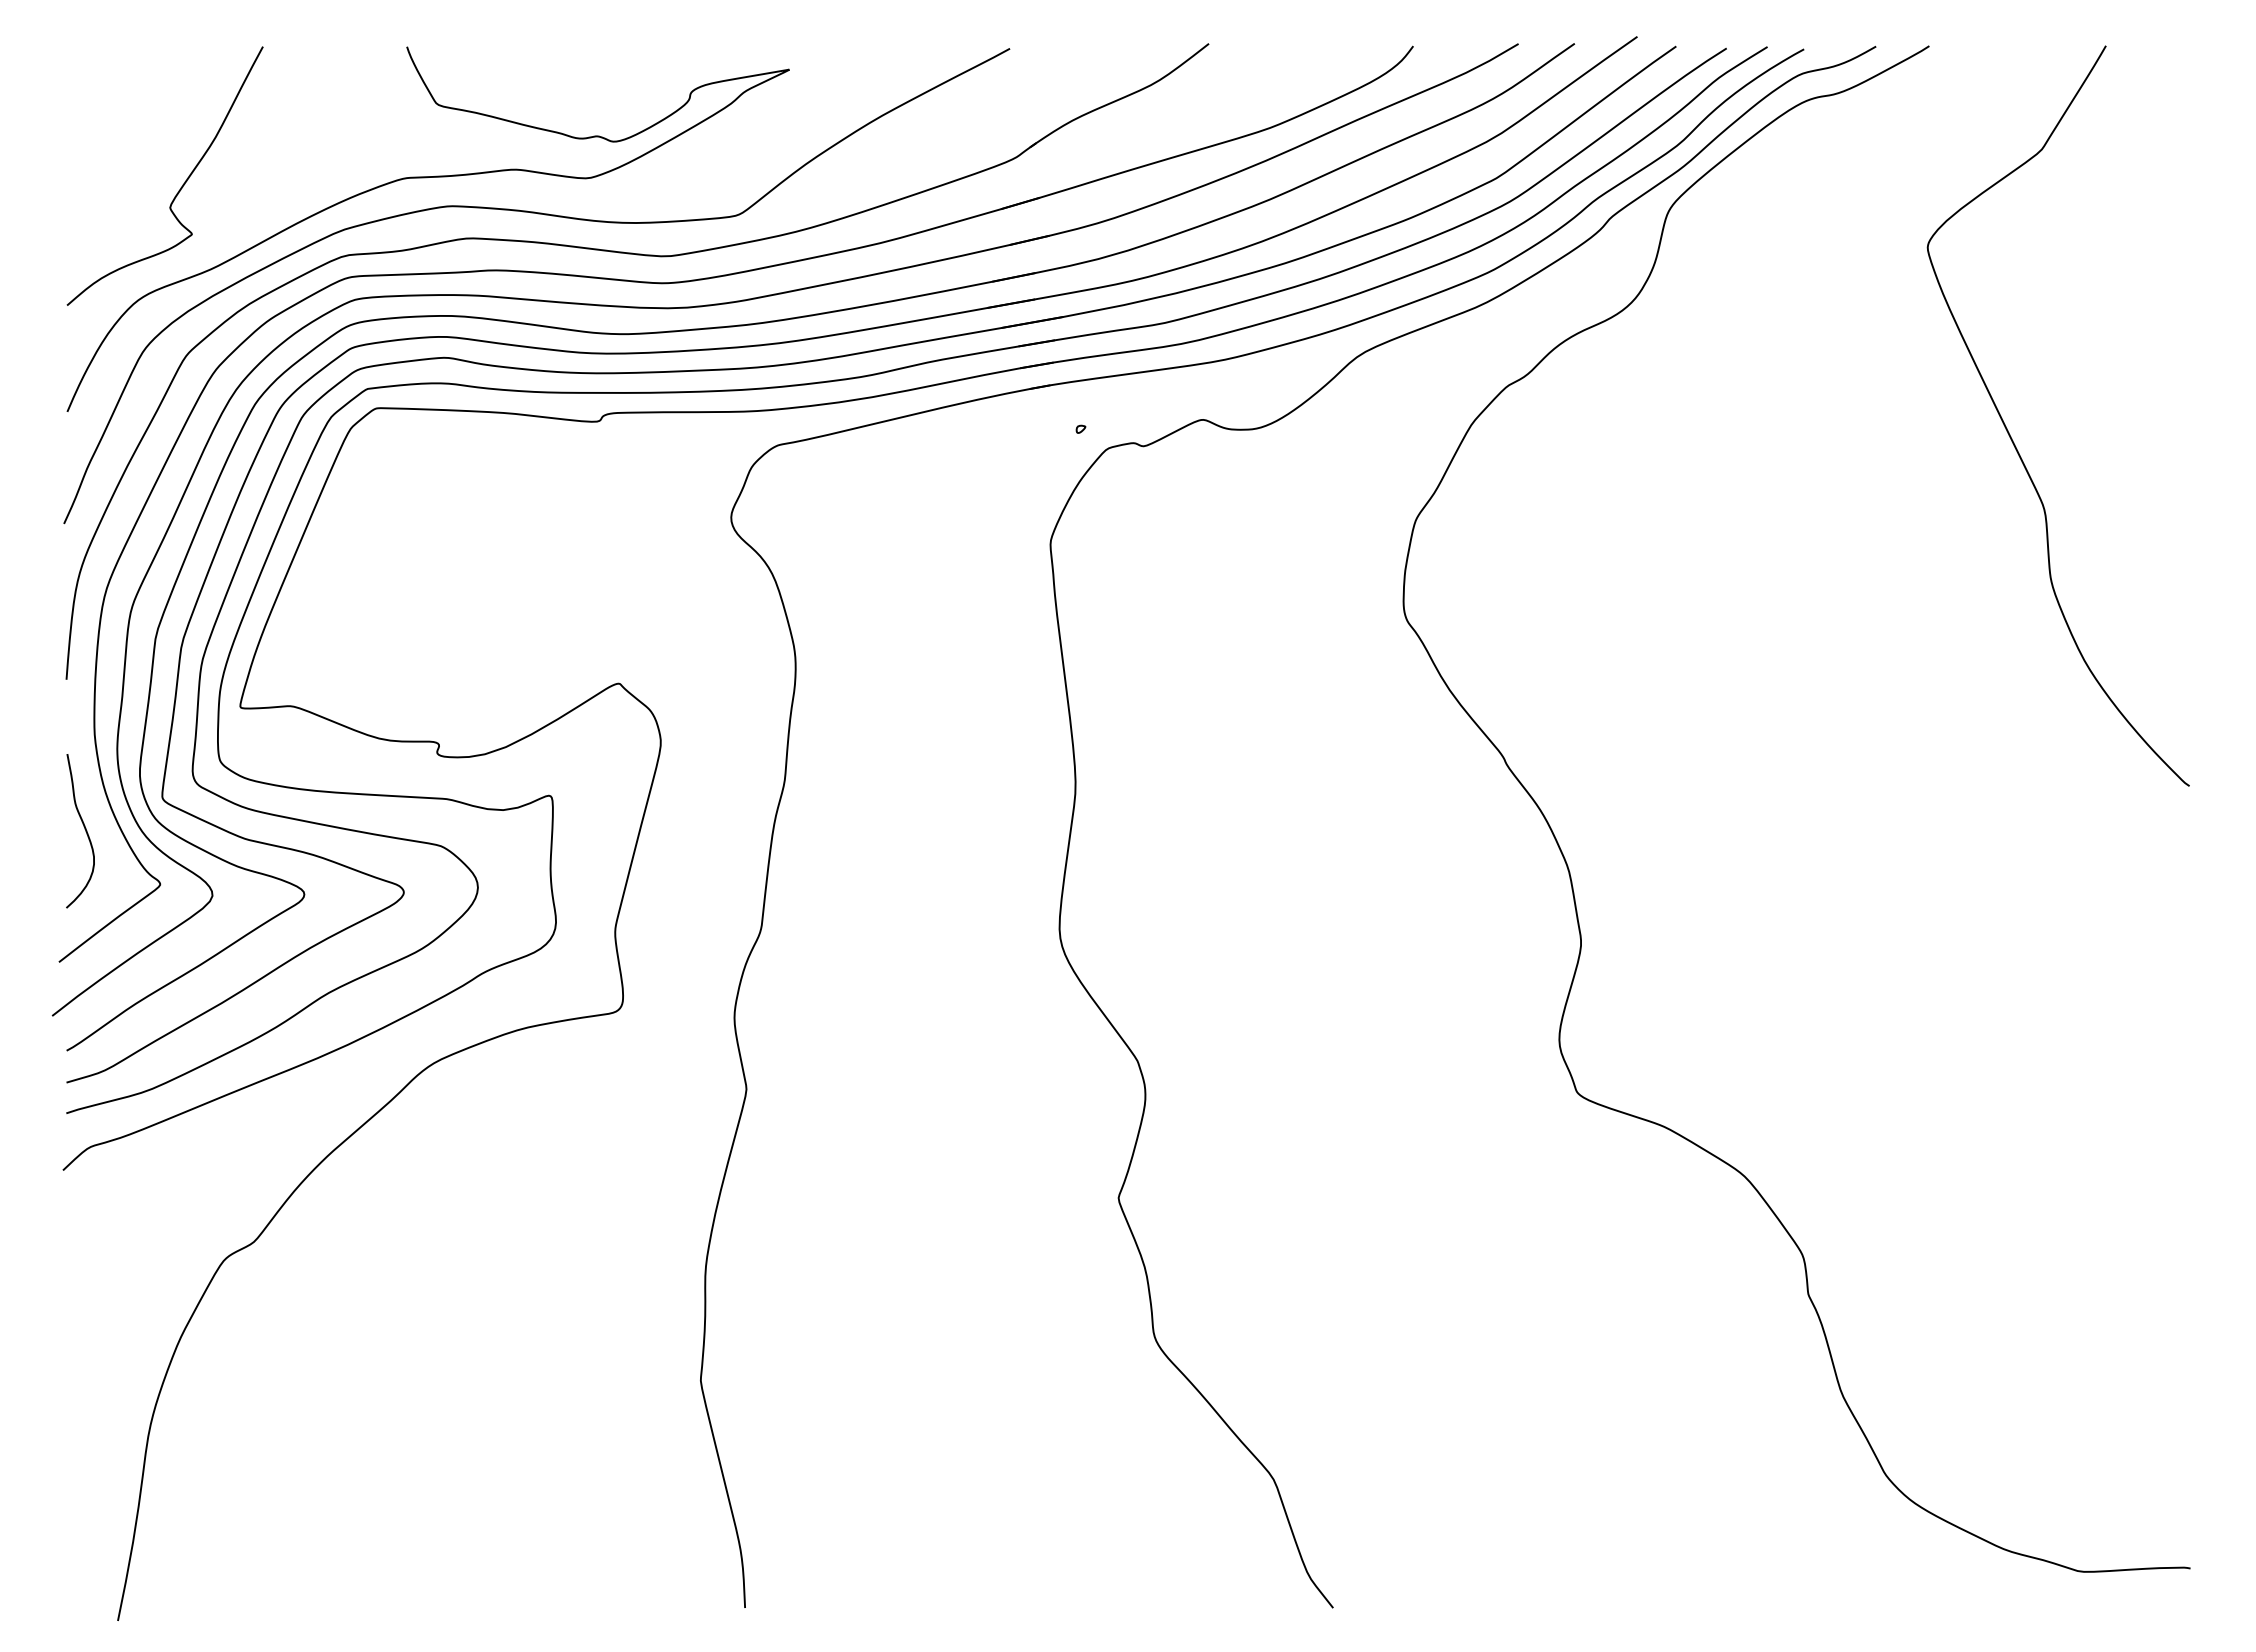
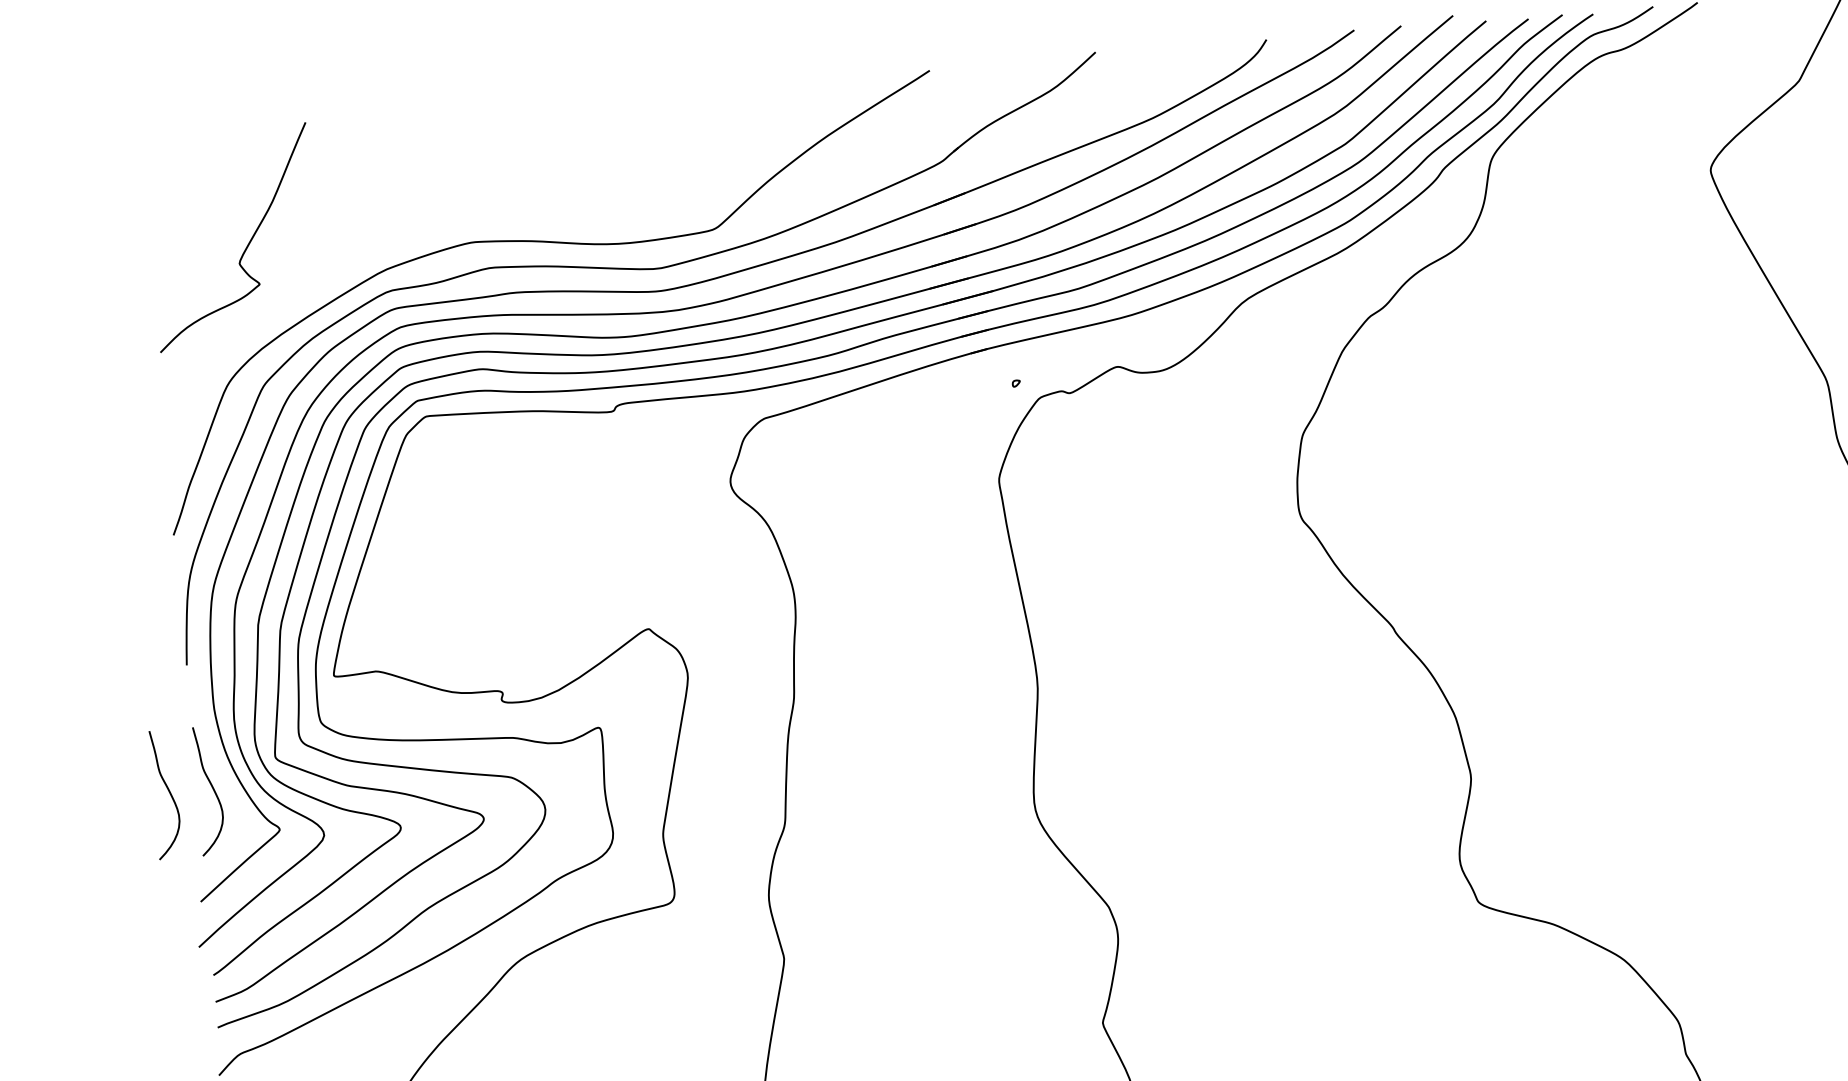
curve: (426, 178) -> (451, 220), removed
curve: (32, 829) -> (169, 792), added

